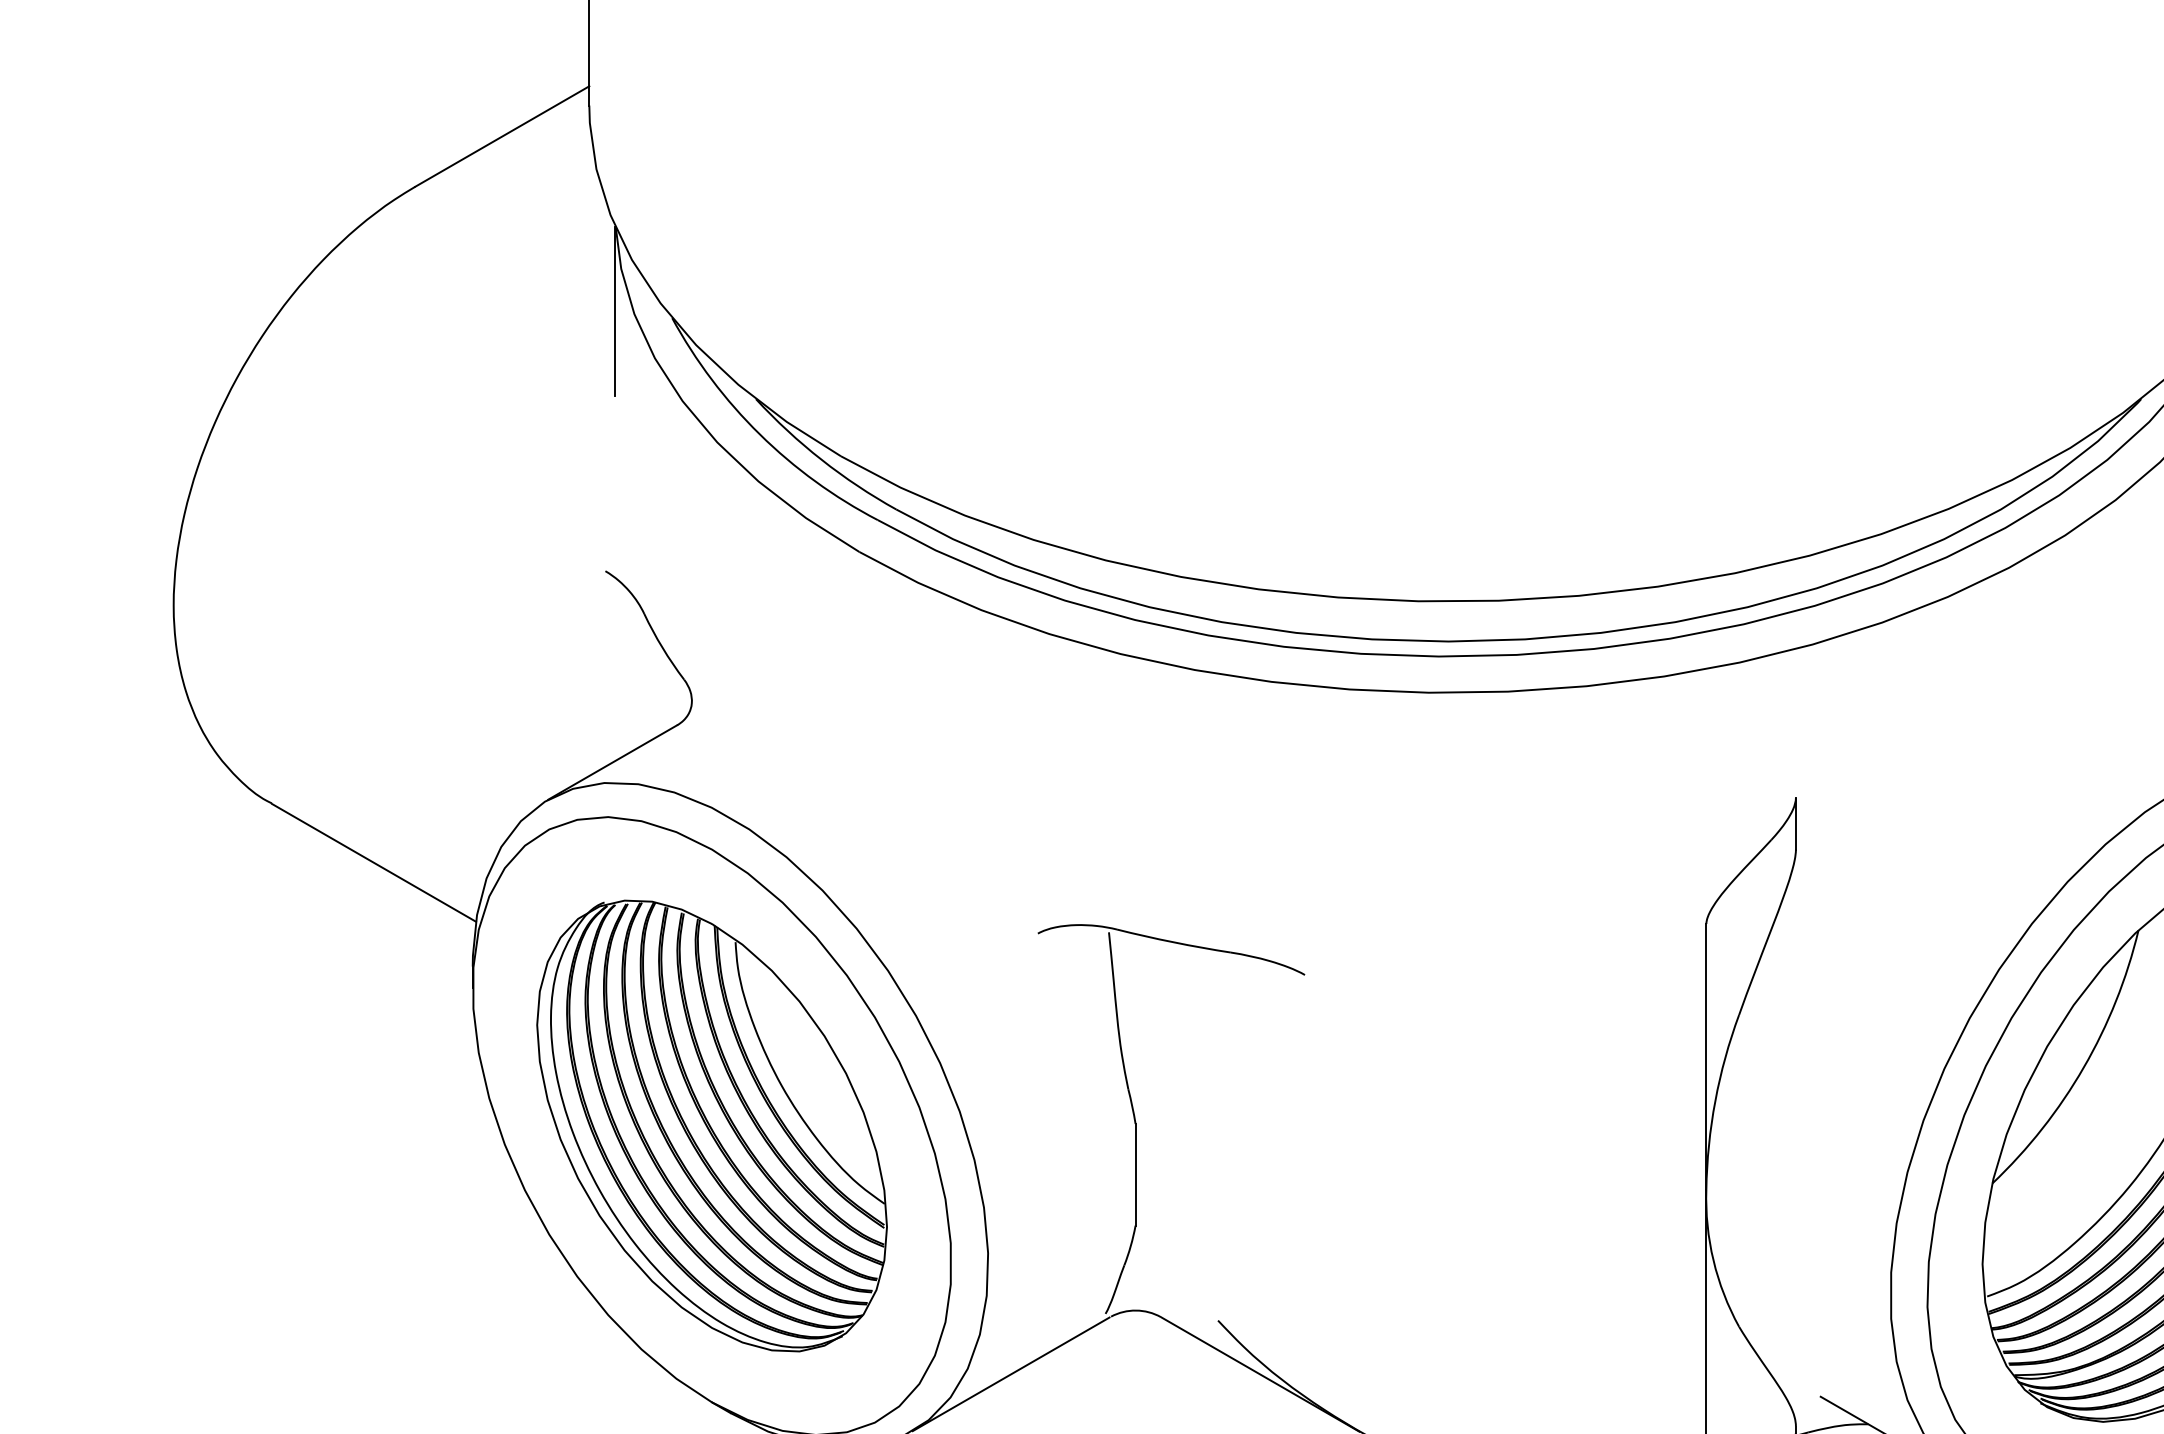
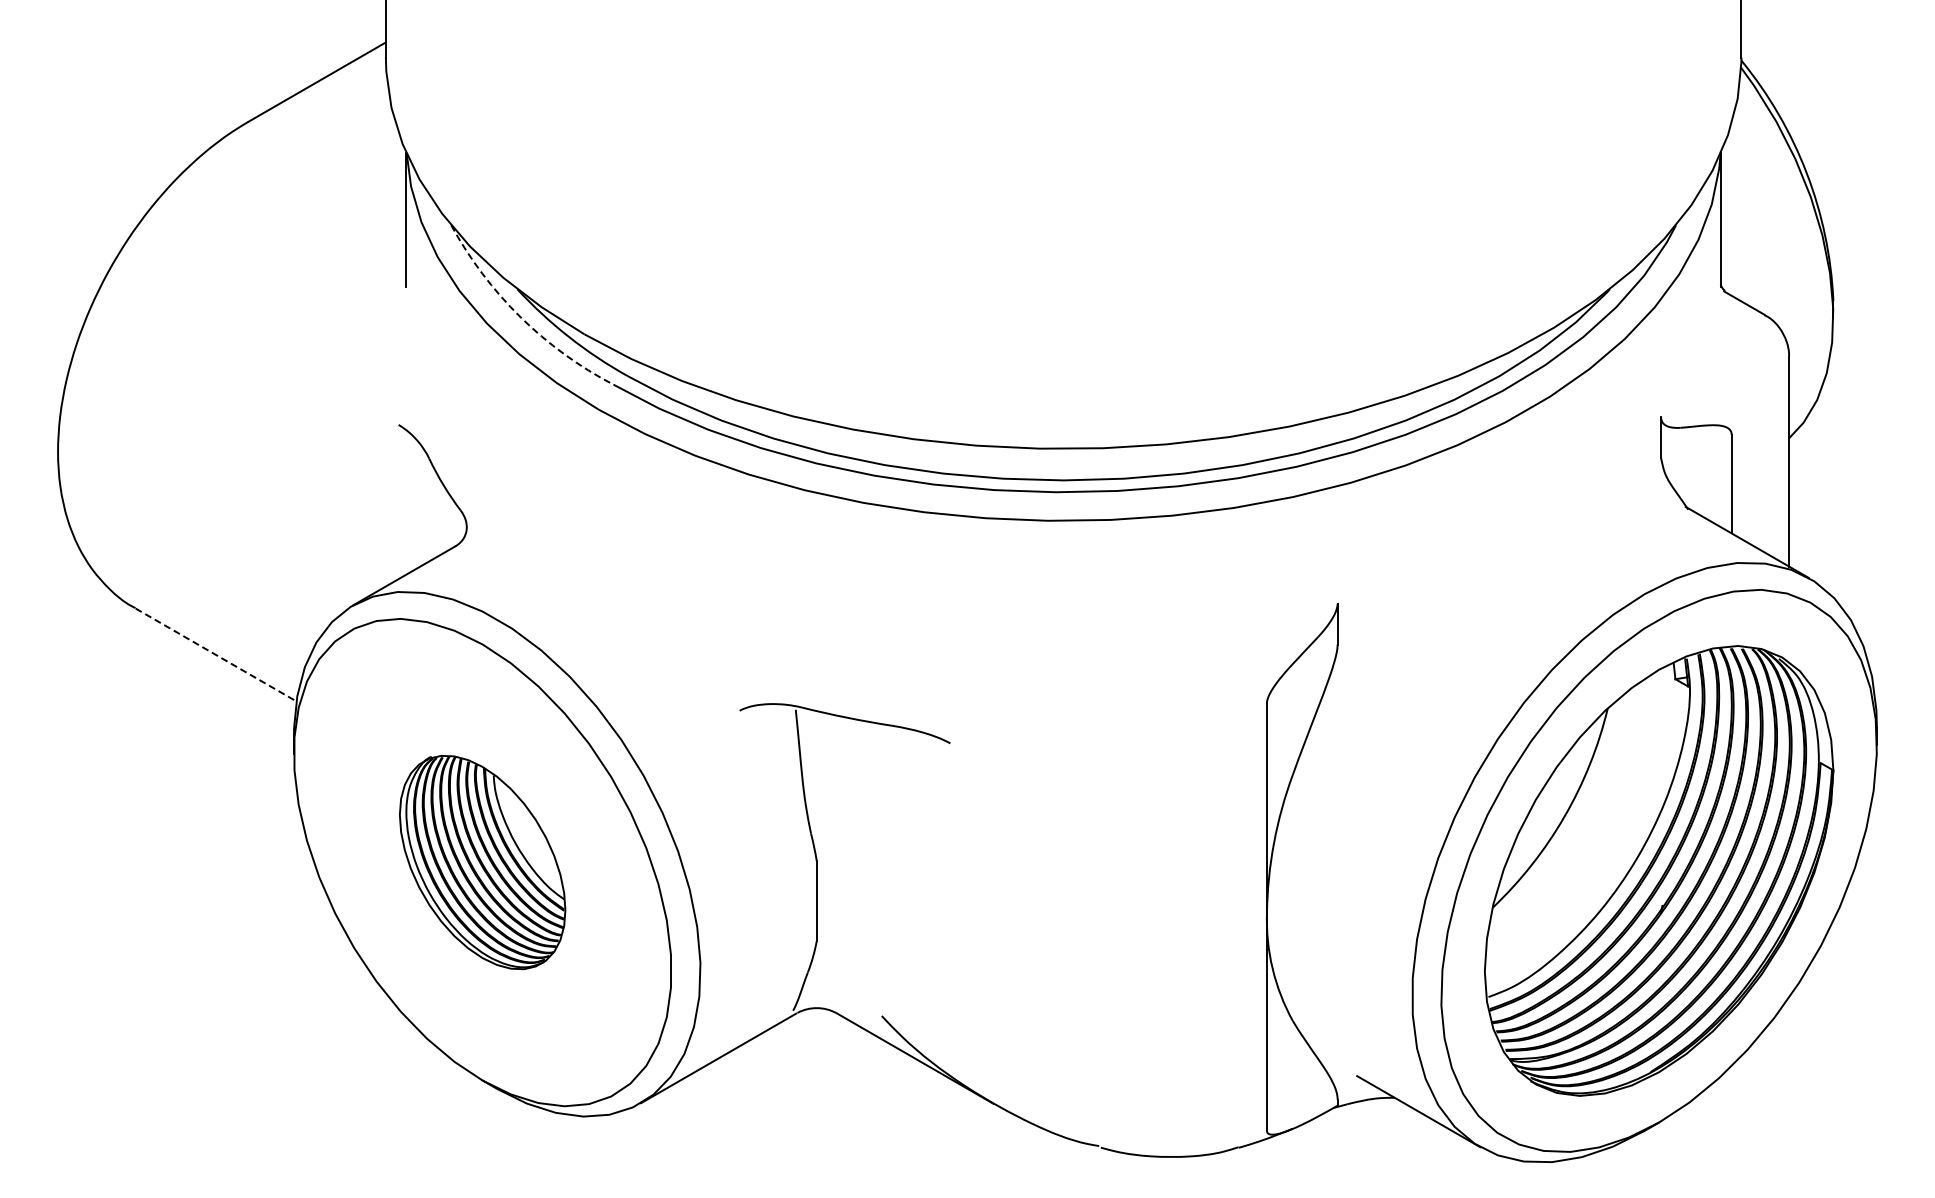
arc: (759, 434) -> (520, 317), solid -> dashed
line: (374, 862) -> (216, 654), solid -> dashed
part: (711, 1125) -> (482, 862), size x0.6

